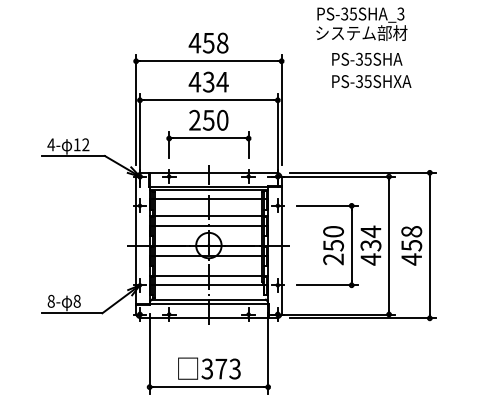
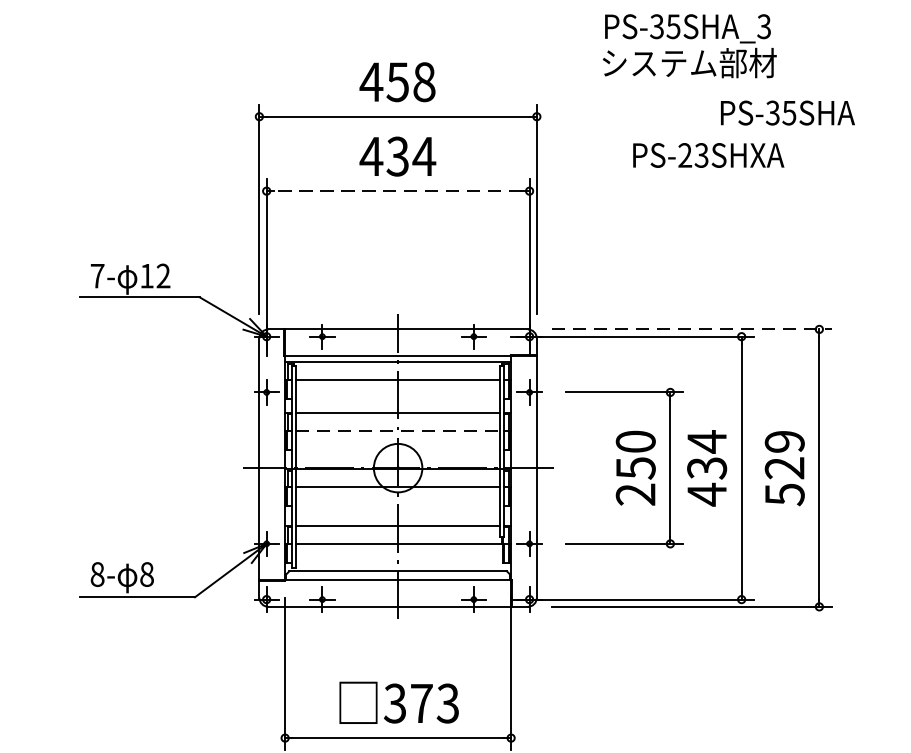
text: (367, 58) -> (788, 111), moved
text: (363, 81) -> (692, 155), PS-35SHXA -> PS-23SHXA
line: (208, 100) -> (397, 191), solid -> dashed
part: (208, 133) -> (397, 254), removed
text: (51, 144) -> (98, 275), 4- -> 7-
line: (363, 172) -> (692, 328), solid -> dashed
line: (208, 225) -> (397, 429), solid -> dashed
text: (411, 245) -> (784, 468), 458 -> 529

